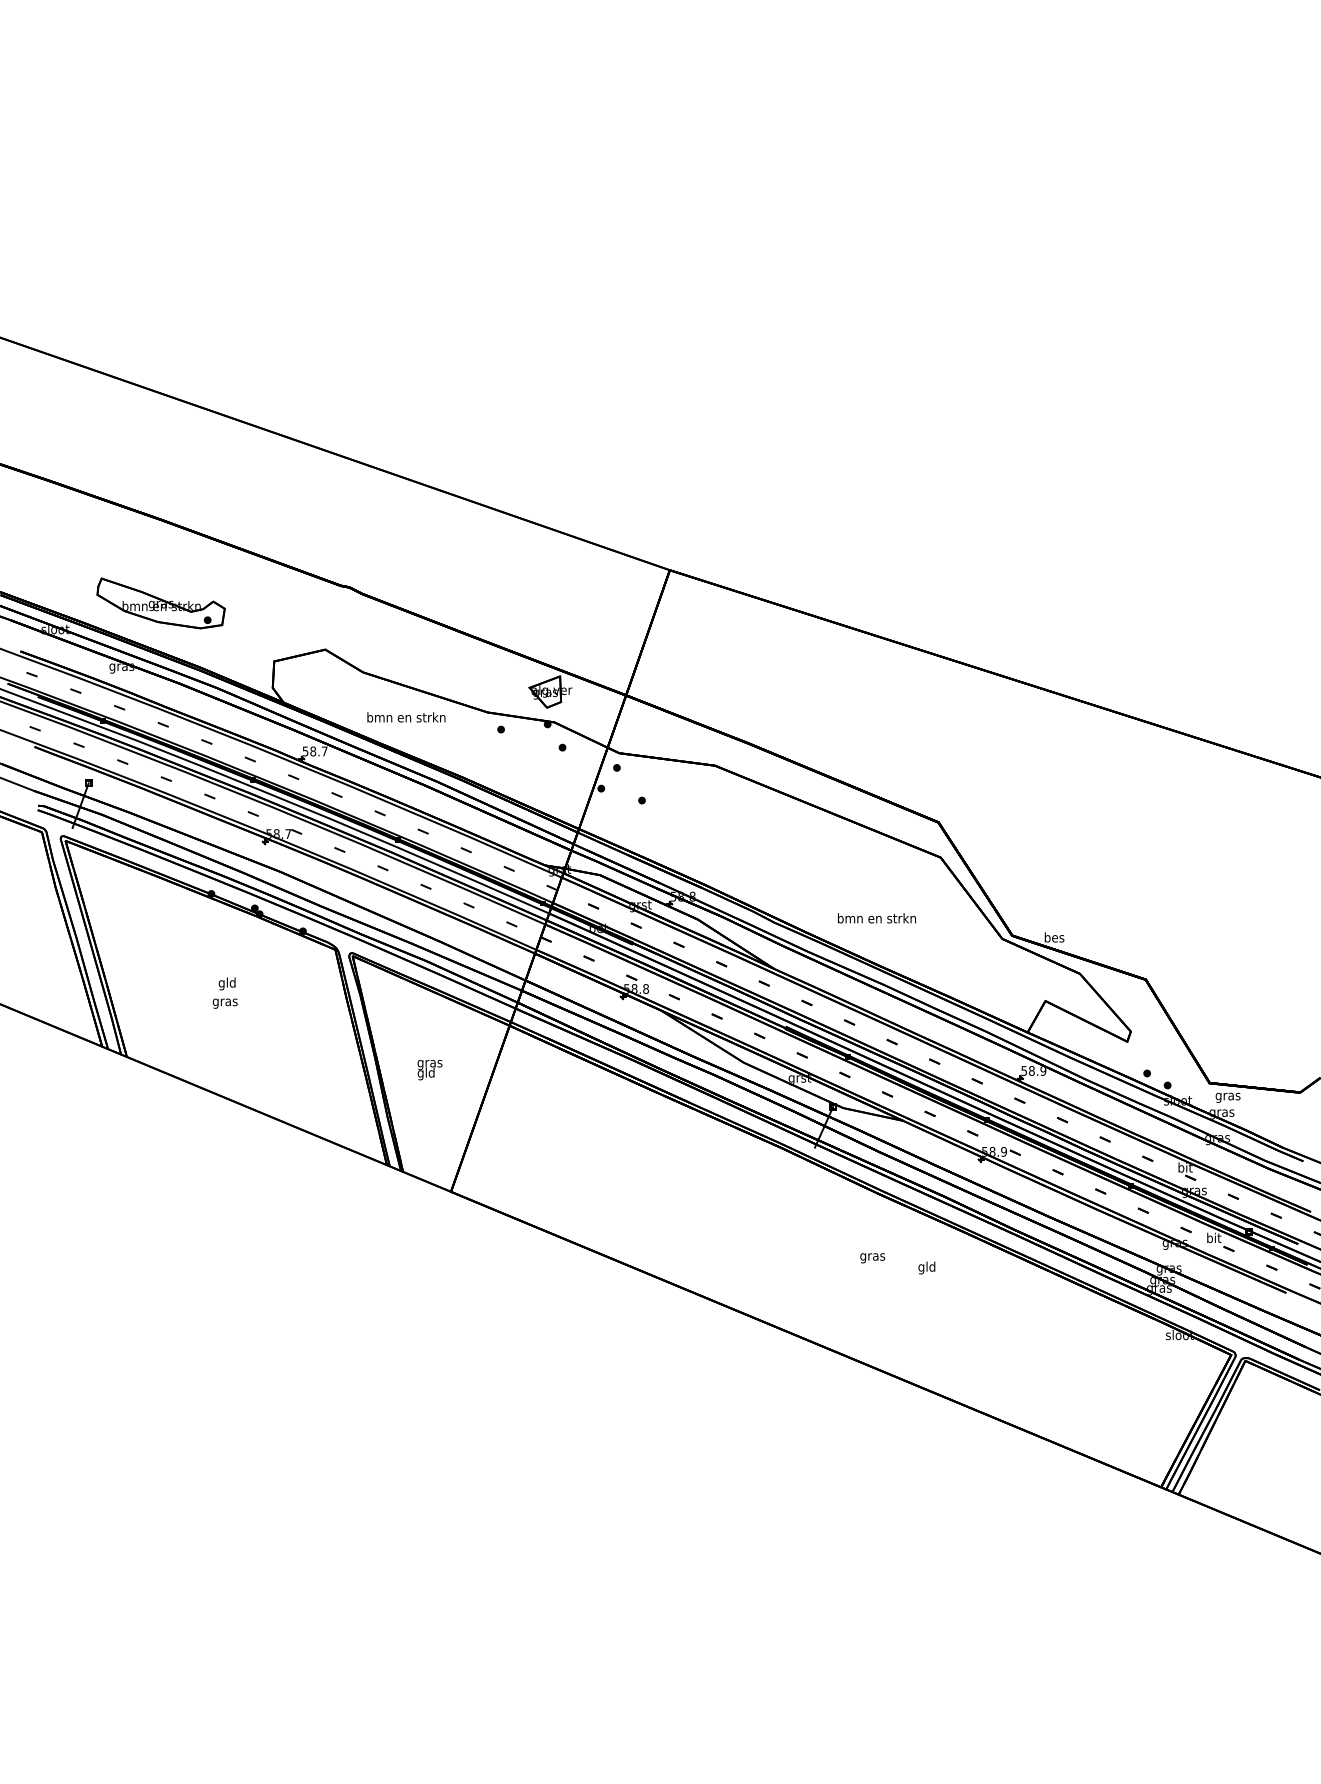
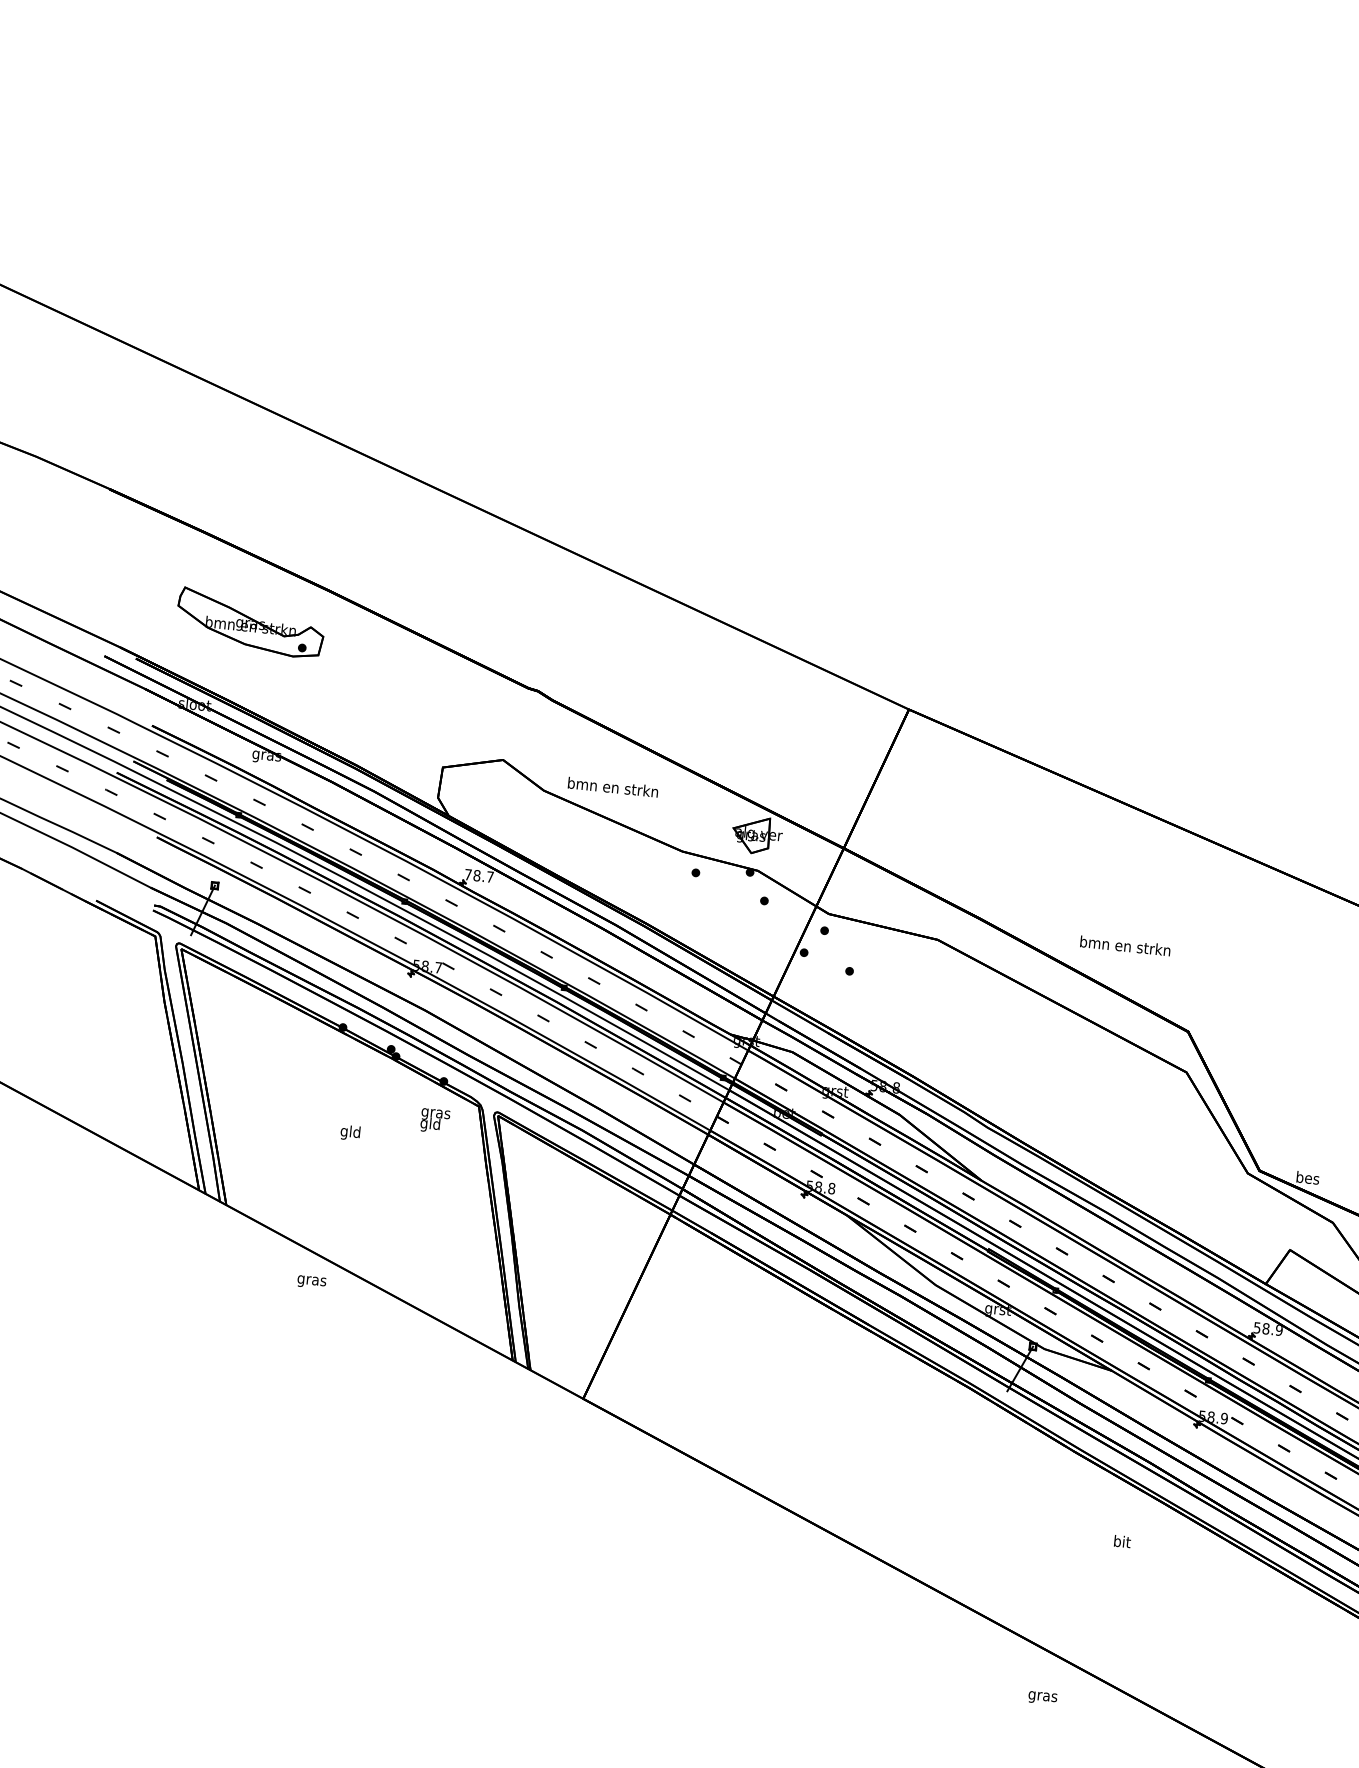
part: (160, 603) -> (249, 623), moved
text: (406, 717) -> (613, 787), moved
text: (305, 751) -> (468, 874), 58.7 -> 78.7
text: (876, 918) -> (1124, 946), moved
text: (224, 1003) -> (310, 1281), moved
text: (429, 1070) -> (434, 1121), moved
text: (872, 1258) -> (1042, 1698), moved
text: (926, 1267) -> (1121, 1542), gld -> bit

